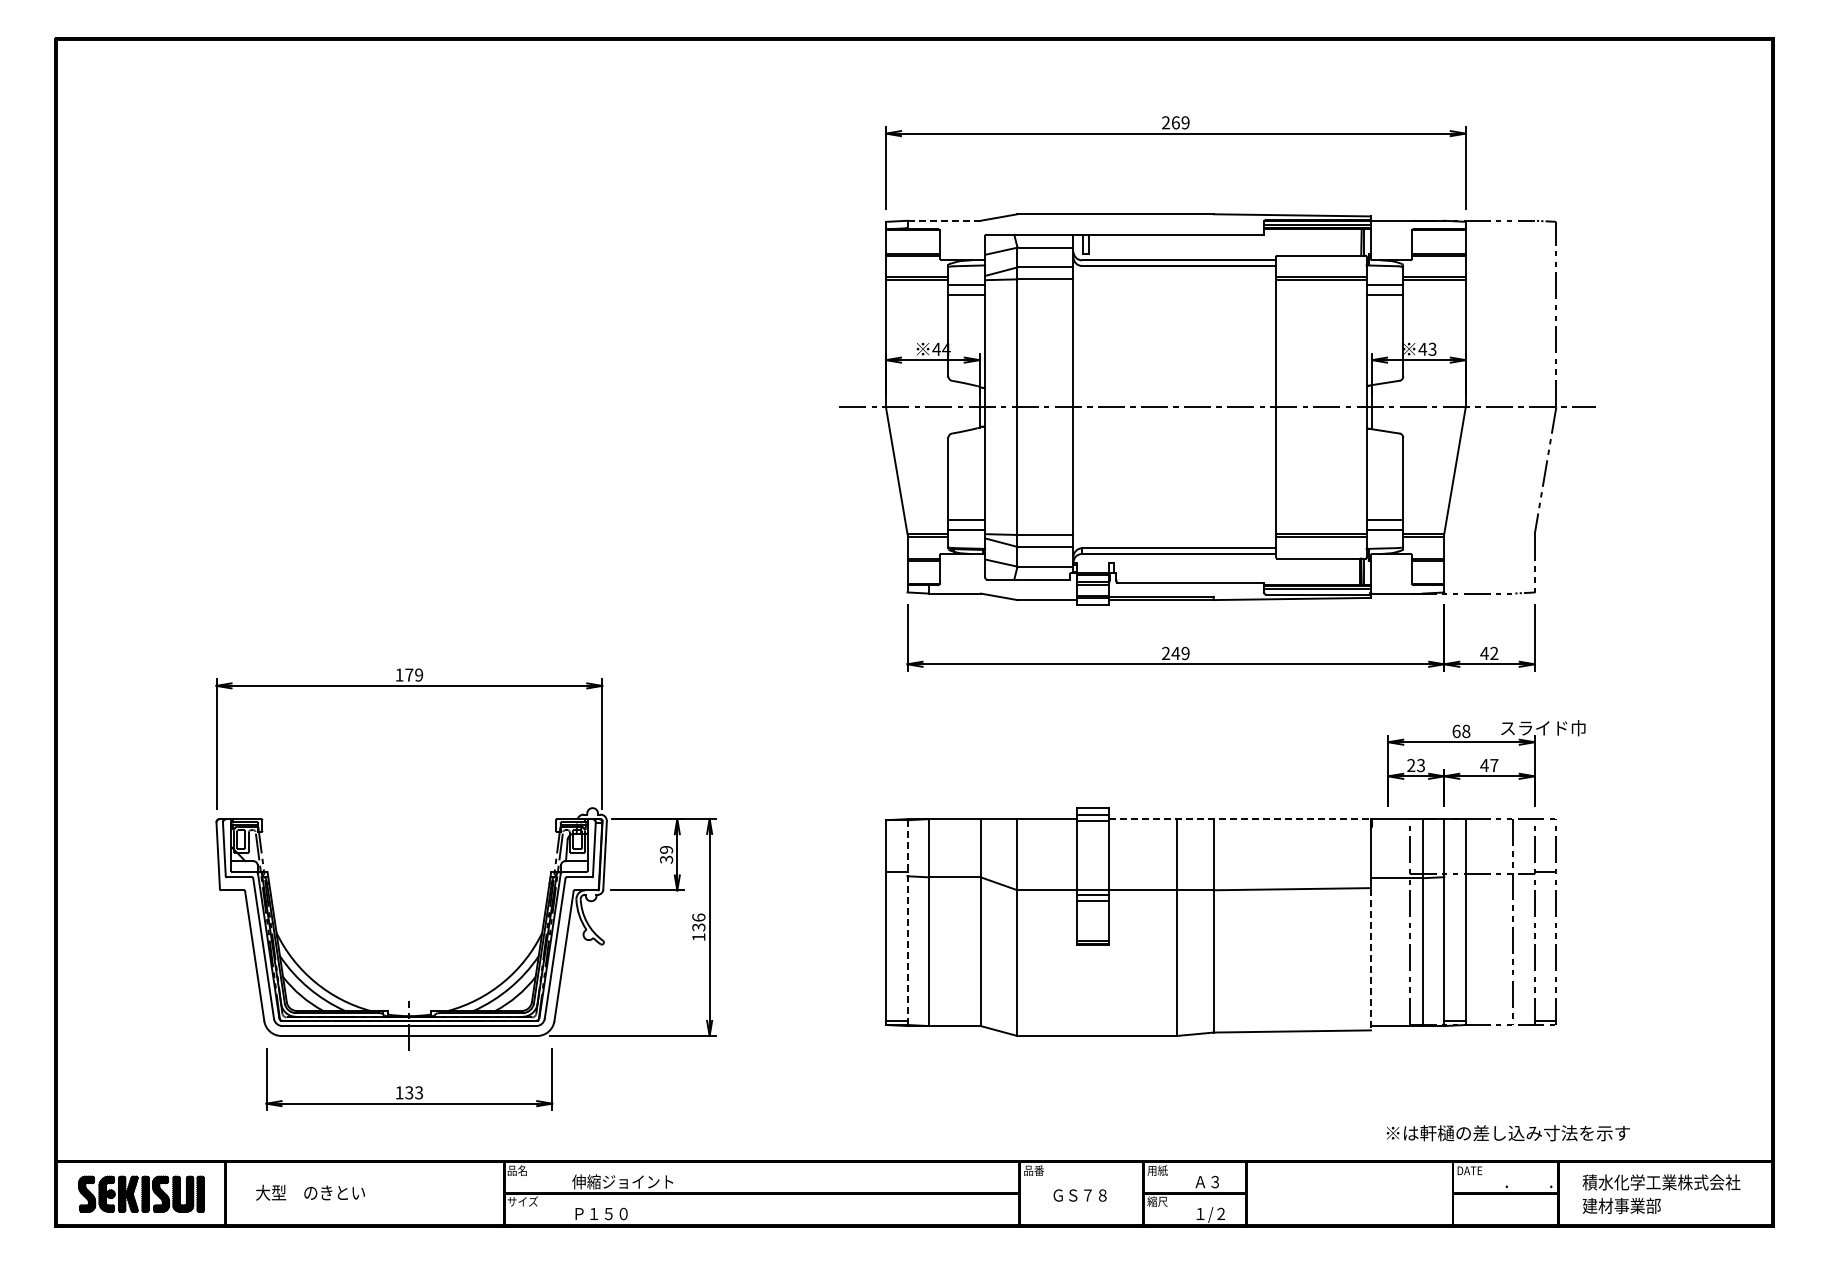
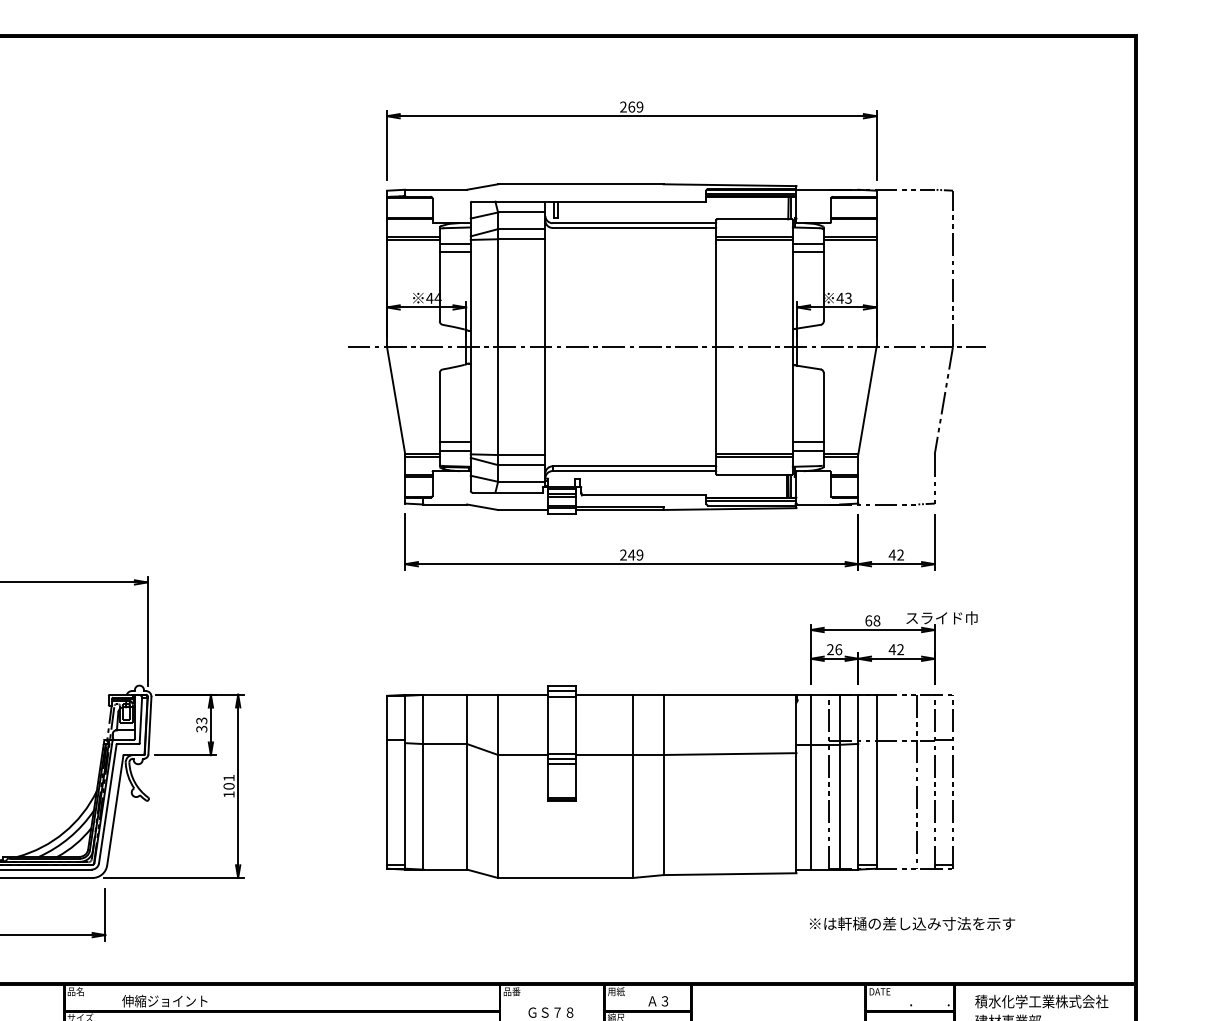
line: (944, 220) -> (436, 189), dashed -> solid
text: (1494, 764) -> (900, 648), 47 -> 42
text: (1421, 765) -> (839, 649), 23 -> 26
line: (1240, 819) -> (686, 695), dashed -> solid
text: (666, 849) -> (201, 720), 39 -> 33
text: (698, 922) -> (228, 782), 136 -> 101
line: (1388, 922) -> (811, 782), added
line: (907, 923) -> (405, 783), dashed -> solid
line: (1370, 959) -> (796, 813), dashed -> solid
text: (1507, 1133) -> (911, 924), moved

